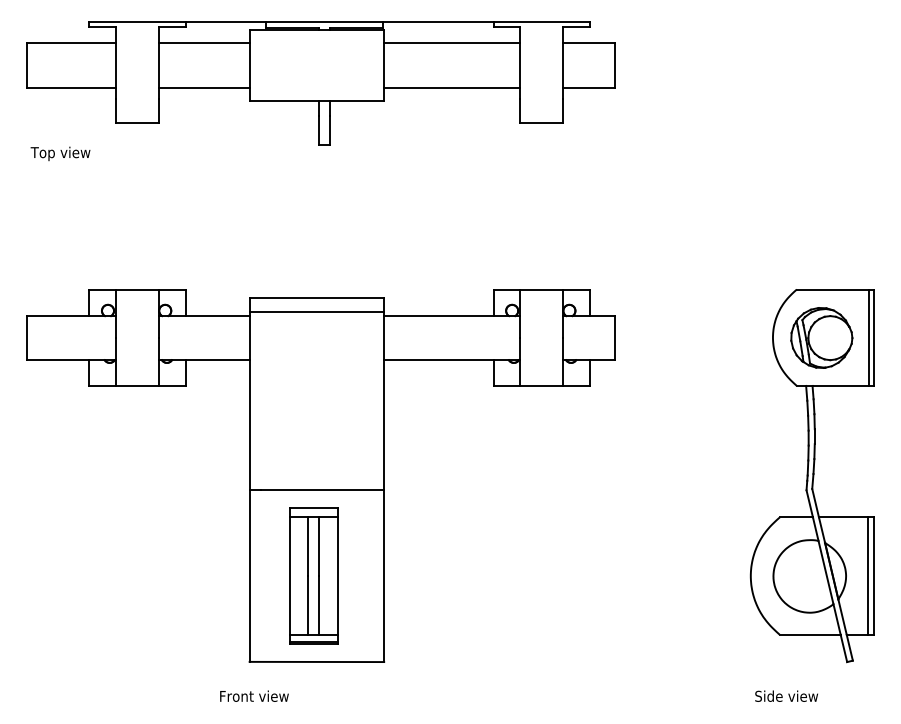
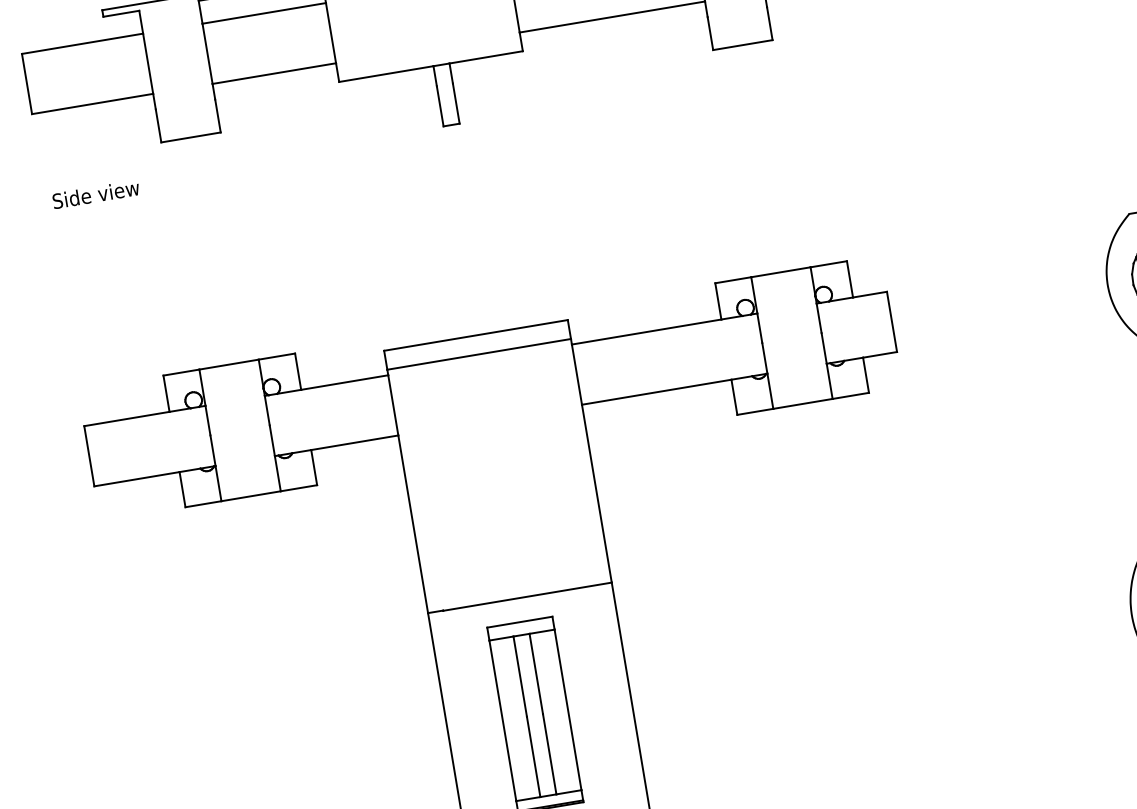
text: (62, 153) -> (95, 196), Top view -> Side view

